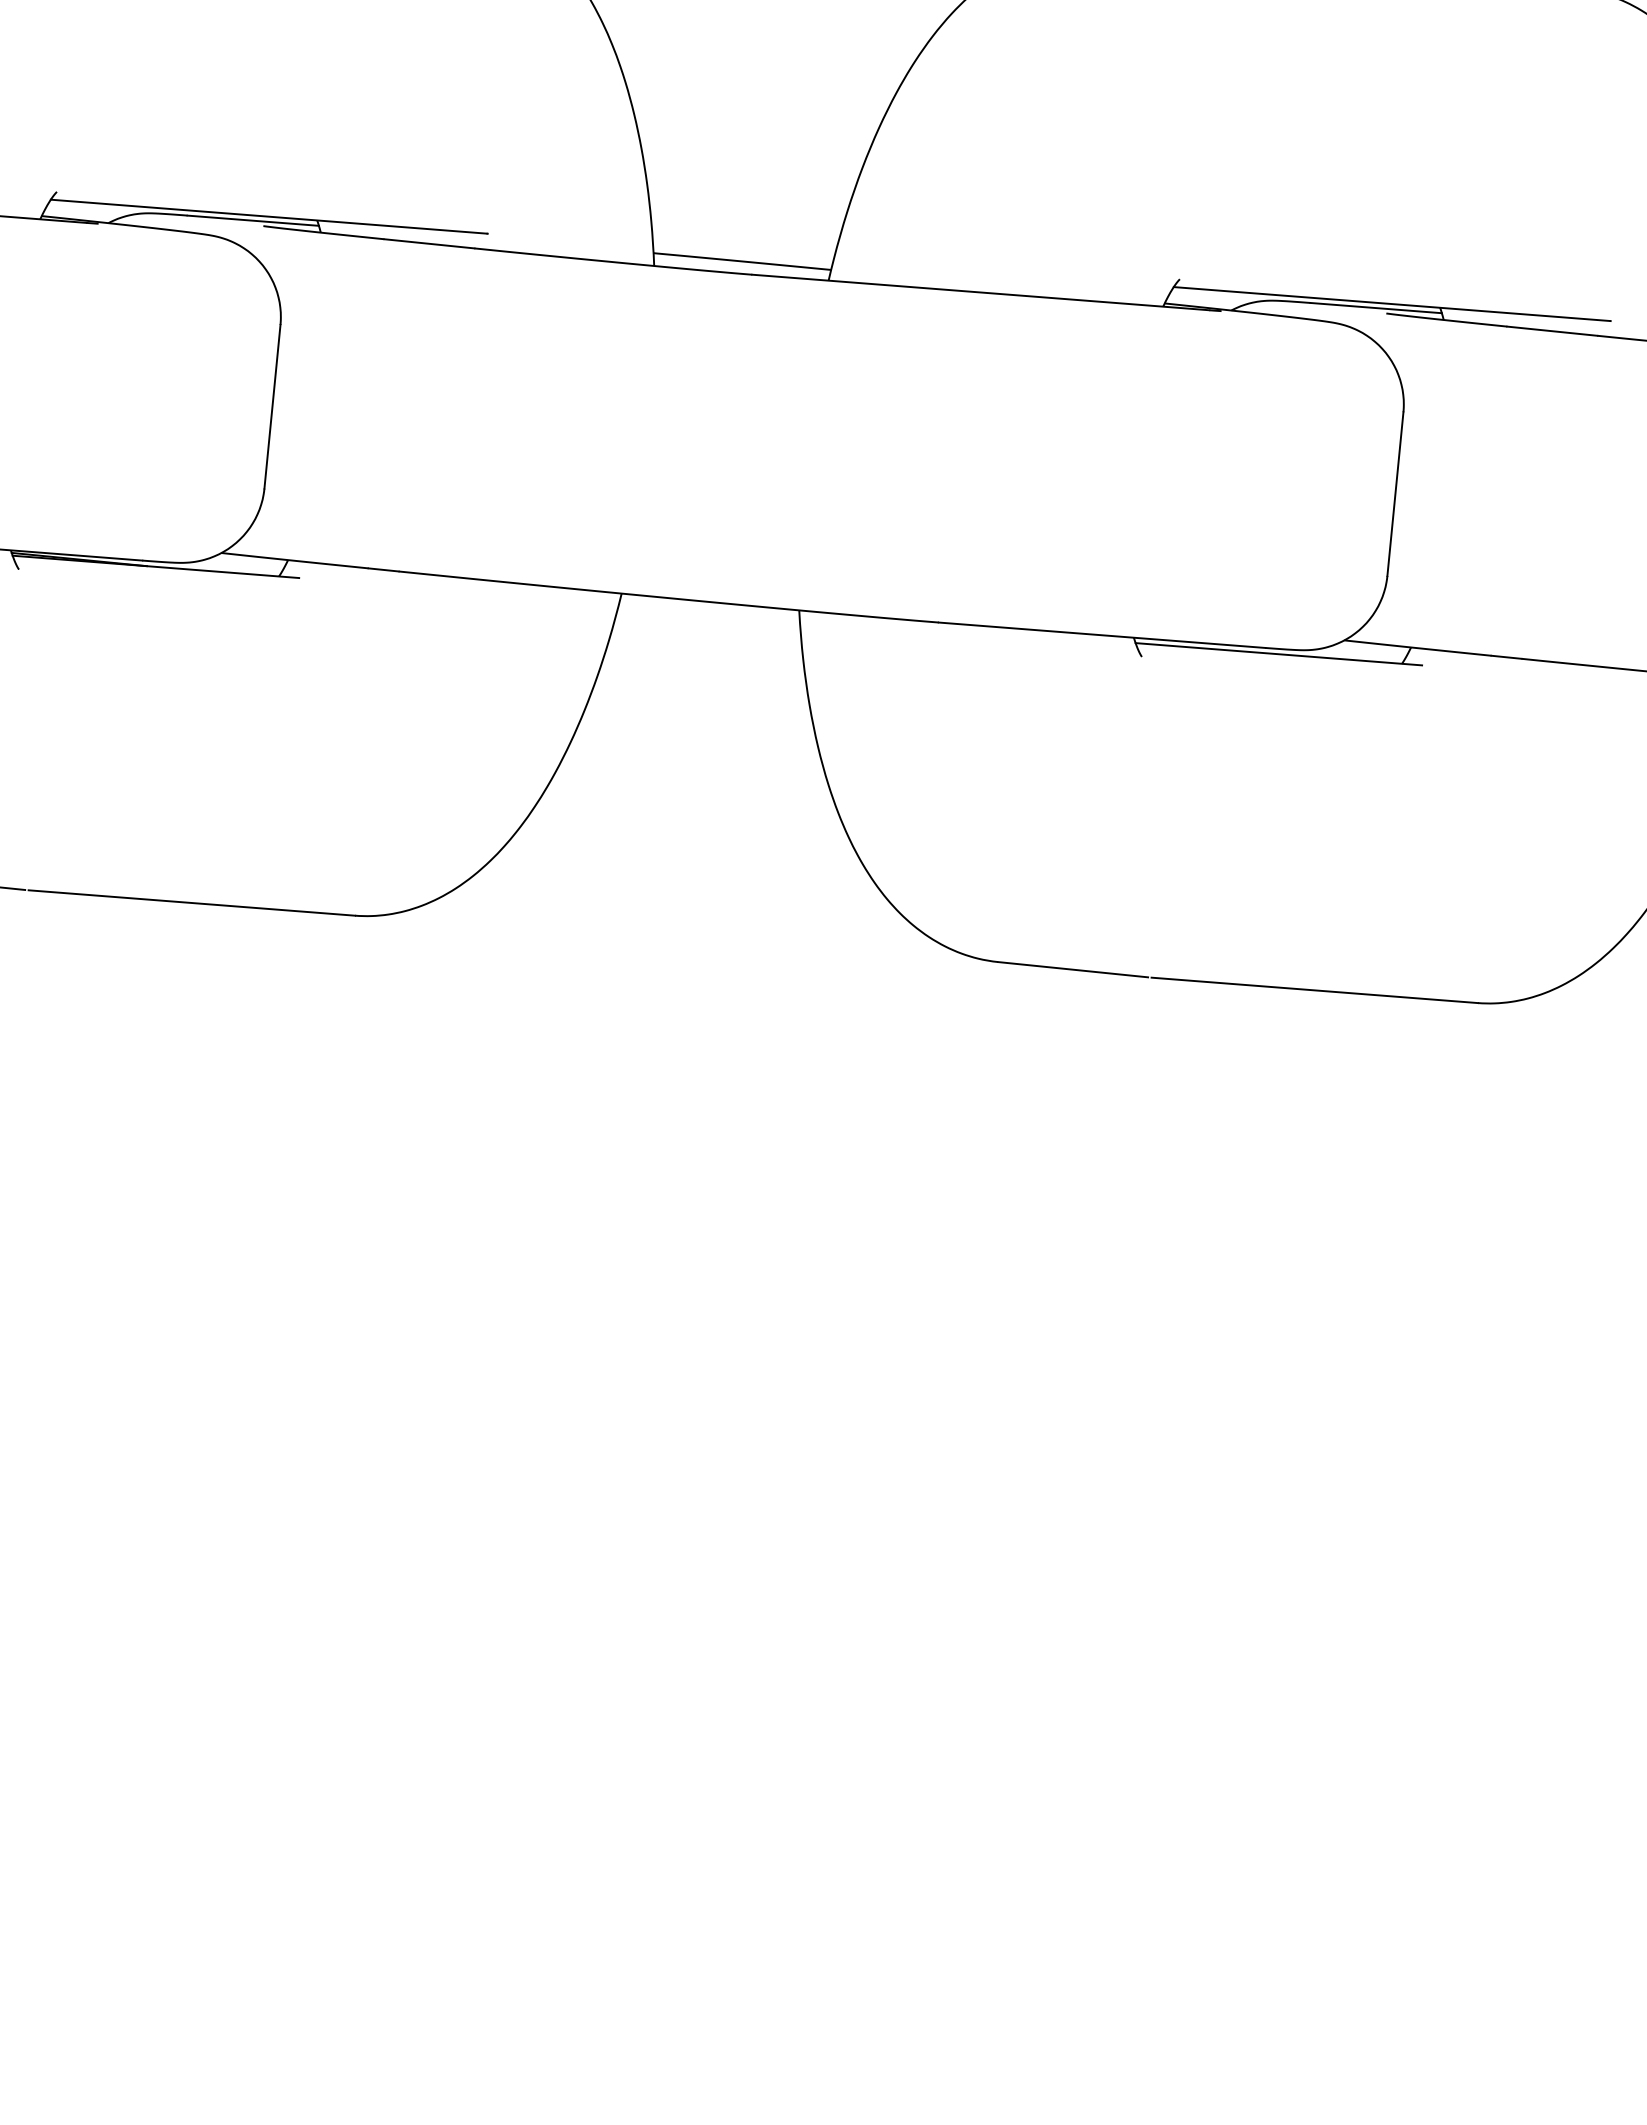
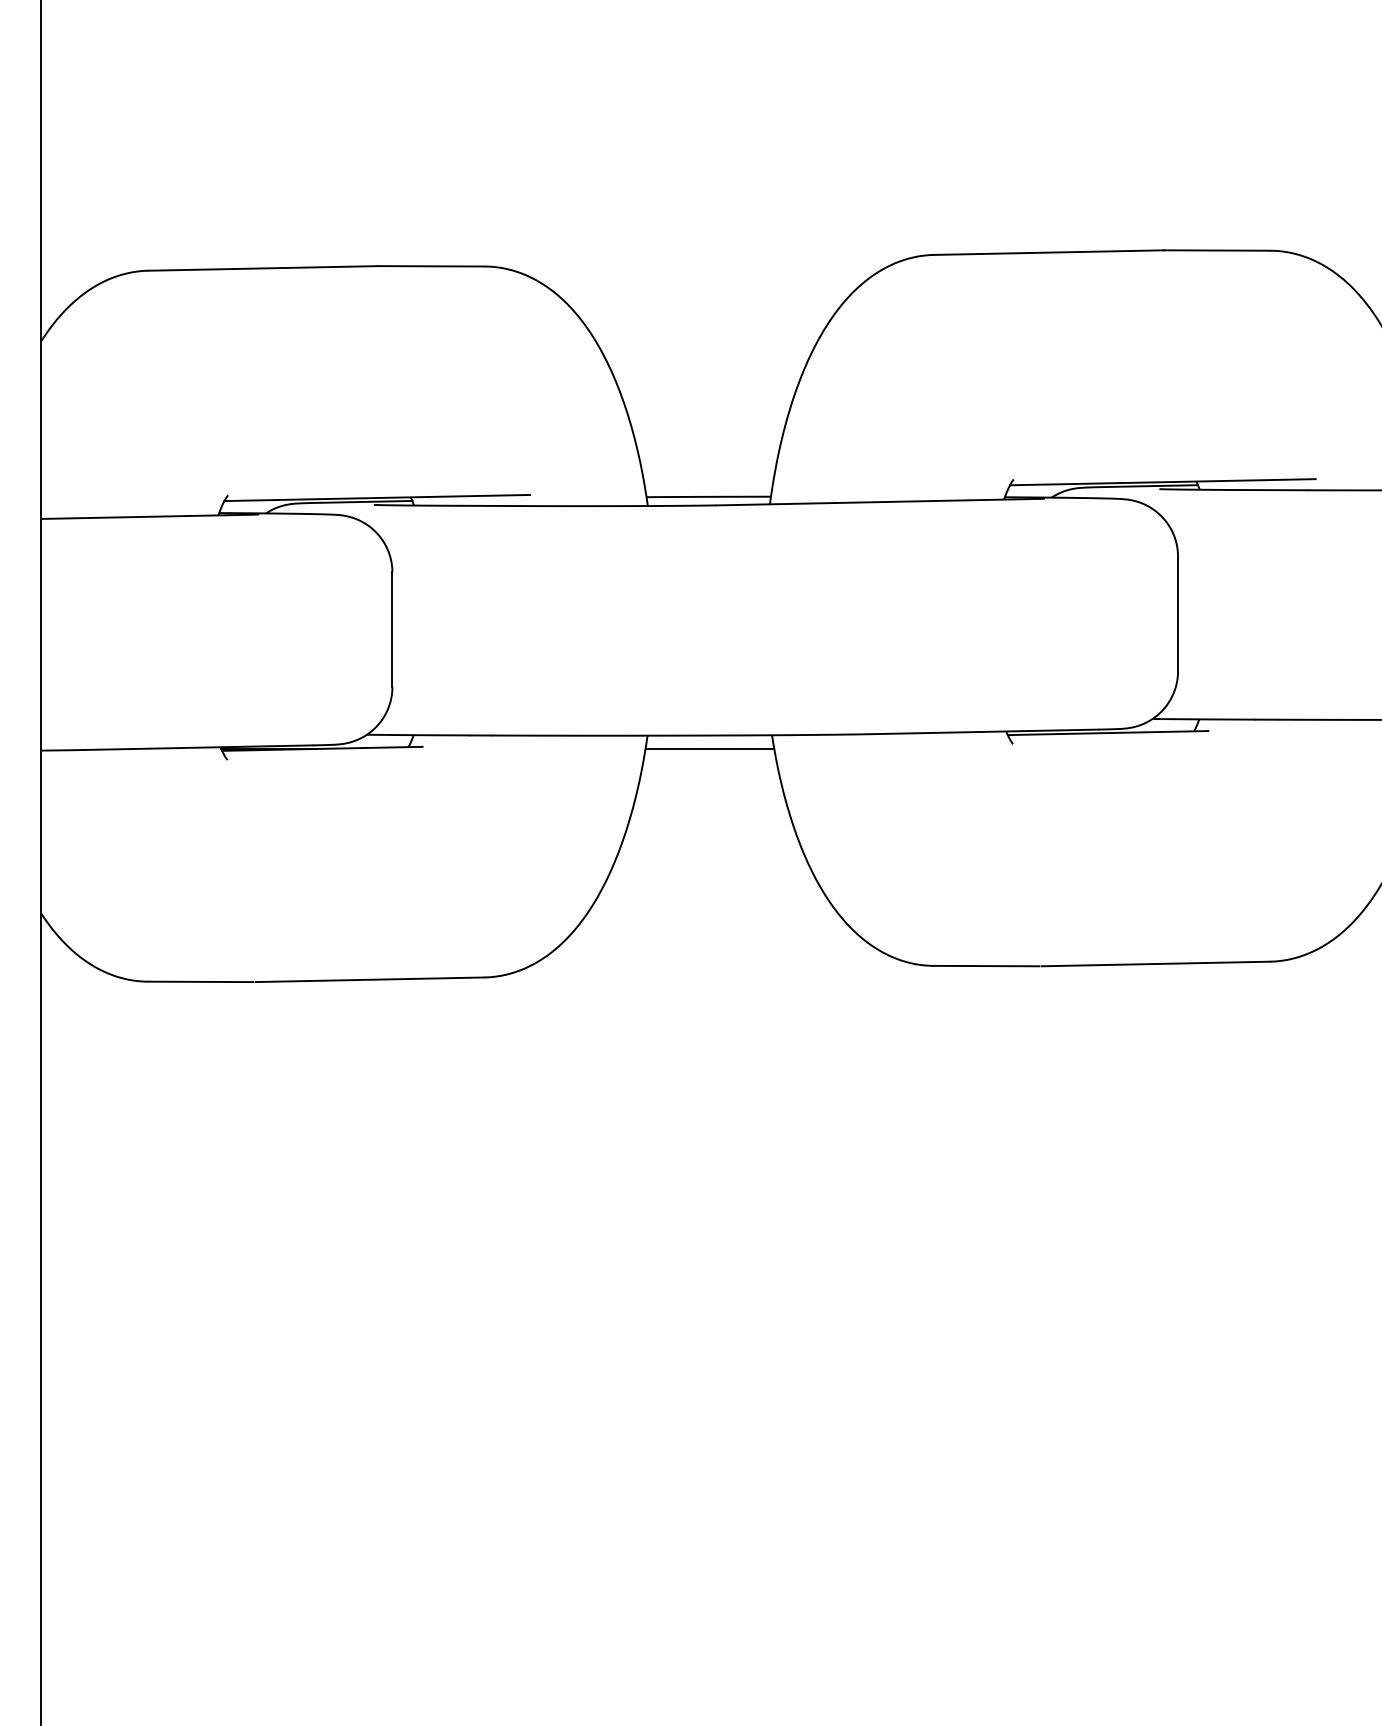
line: (708, 620) -> (709, 748), added

